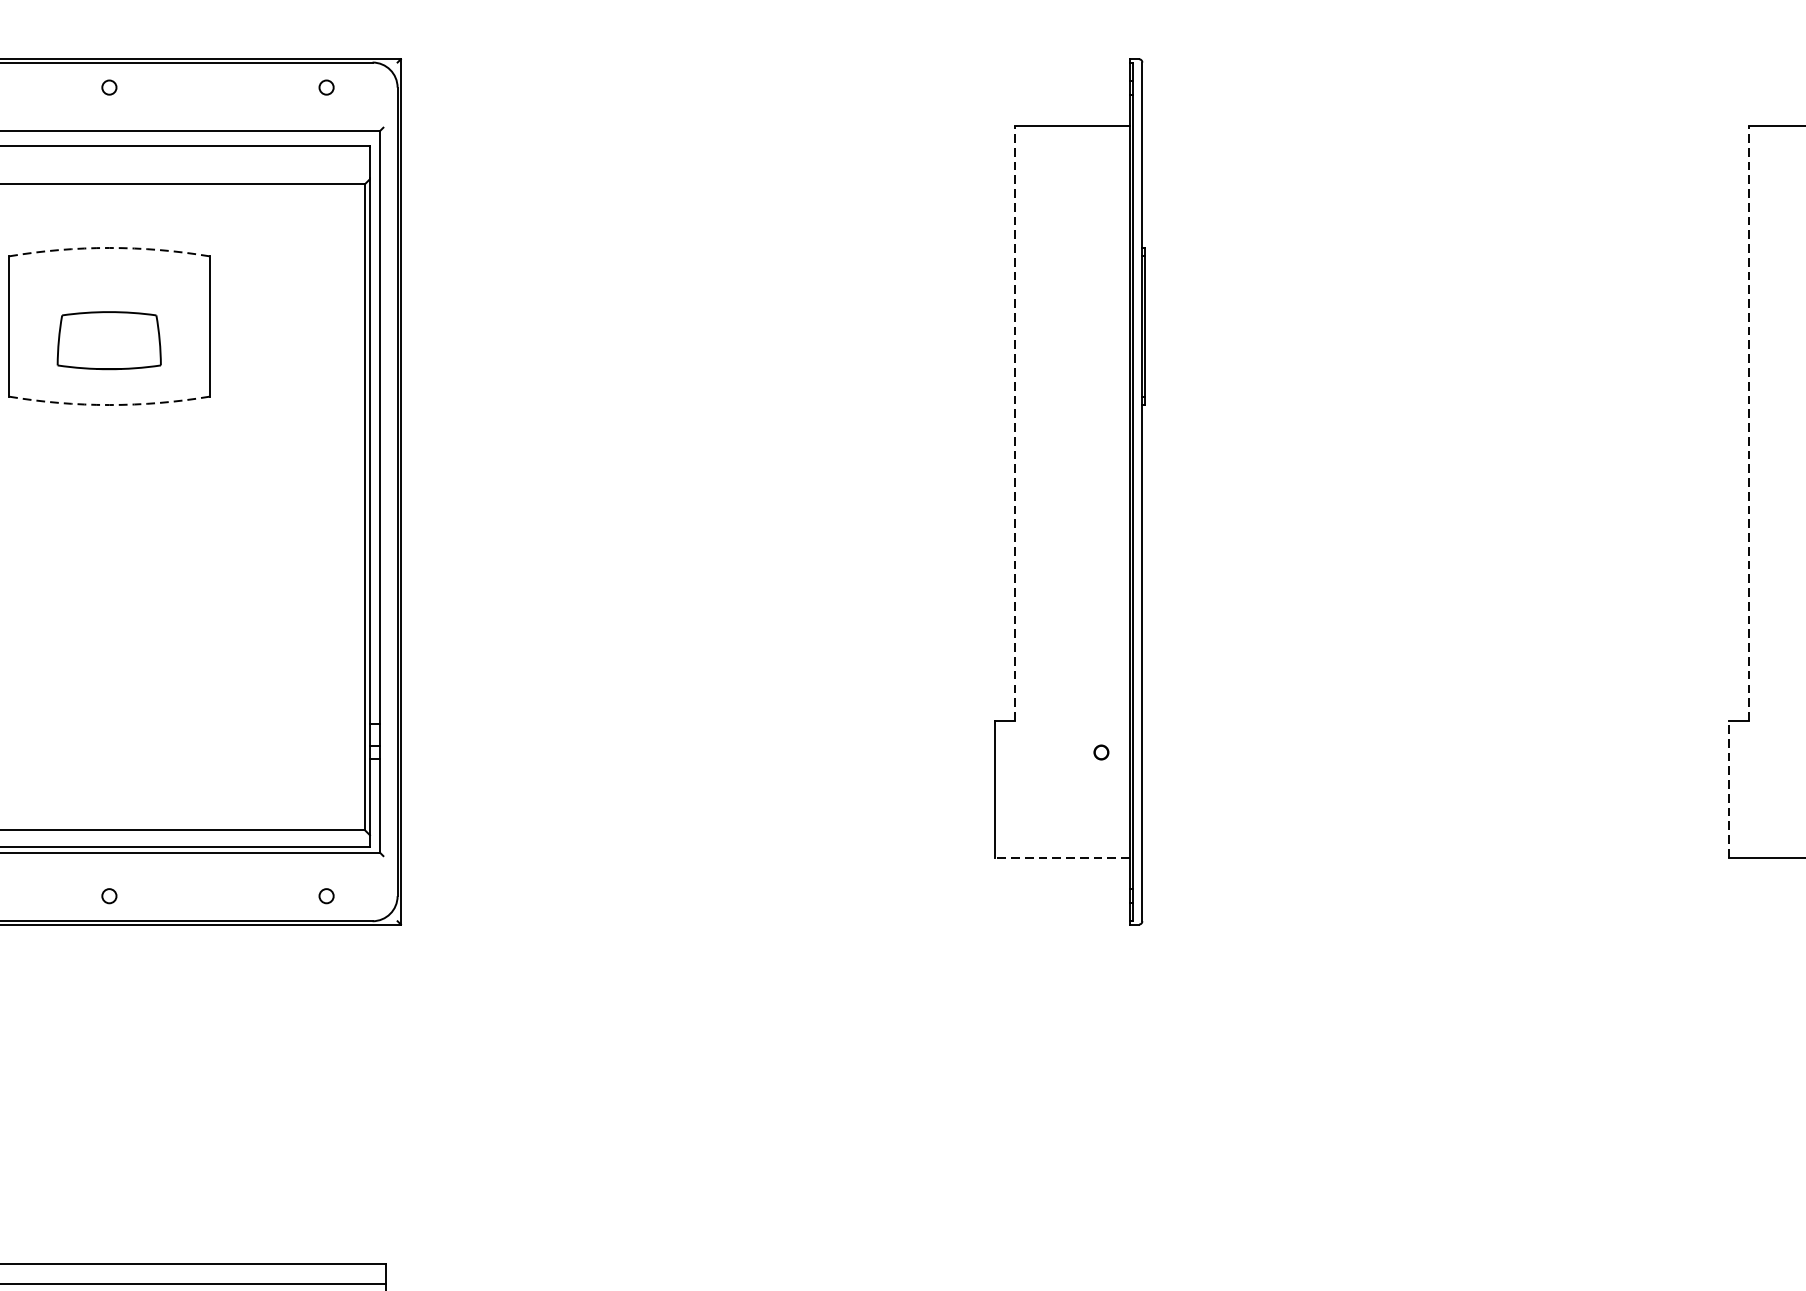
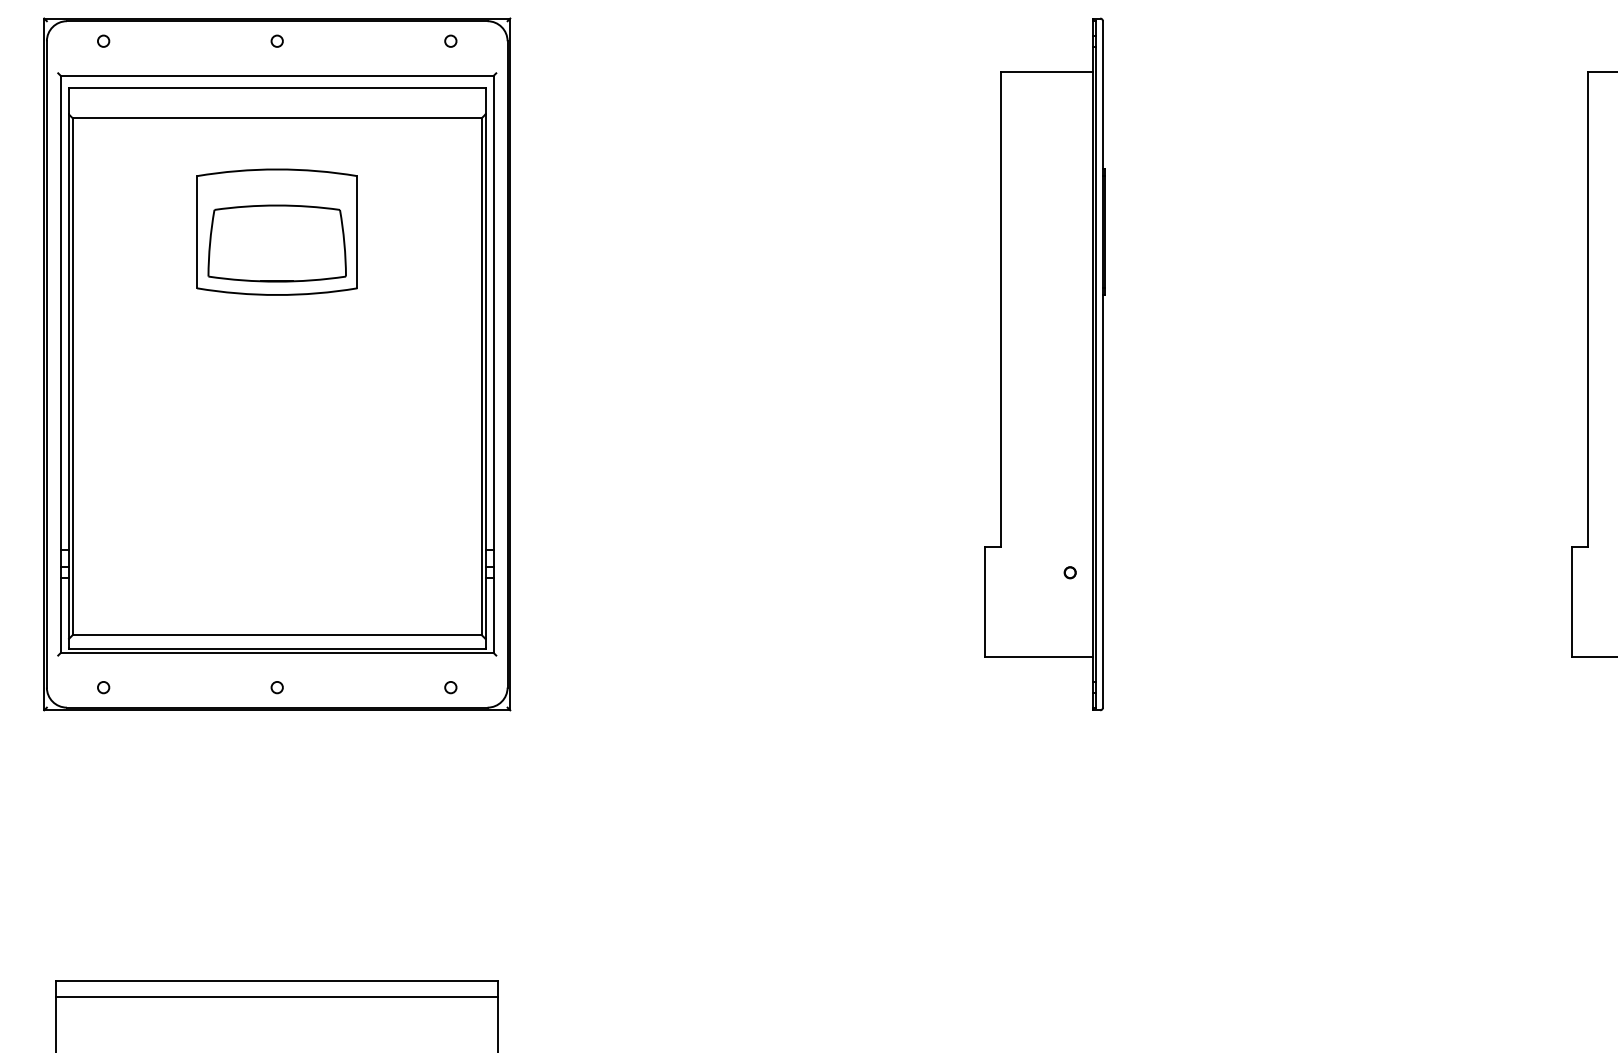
arc: (109, 248) -> (277, 169), dashed -> solid
part: (108, 340) -> (276, 243), size x1.67
arc: (109, 405) -> (277, 295), dashed -> solid
line: (1014, 423) -> (1000, 309), dashed -> solid
line: (1748, 423) -> (1587, 309), dashed -> solid
line: (1728, 789) -> (1571, 602), dashed -> solid
line: (1061, 857) -> (1038, 656), dashed -> solid

